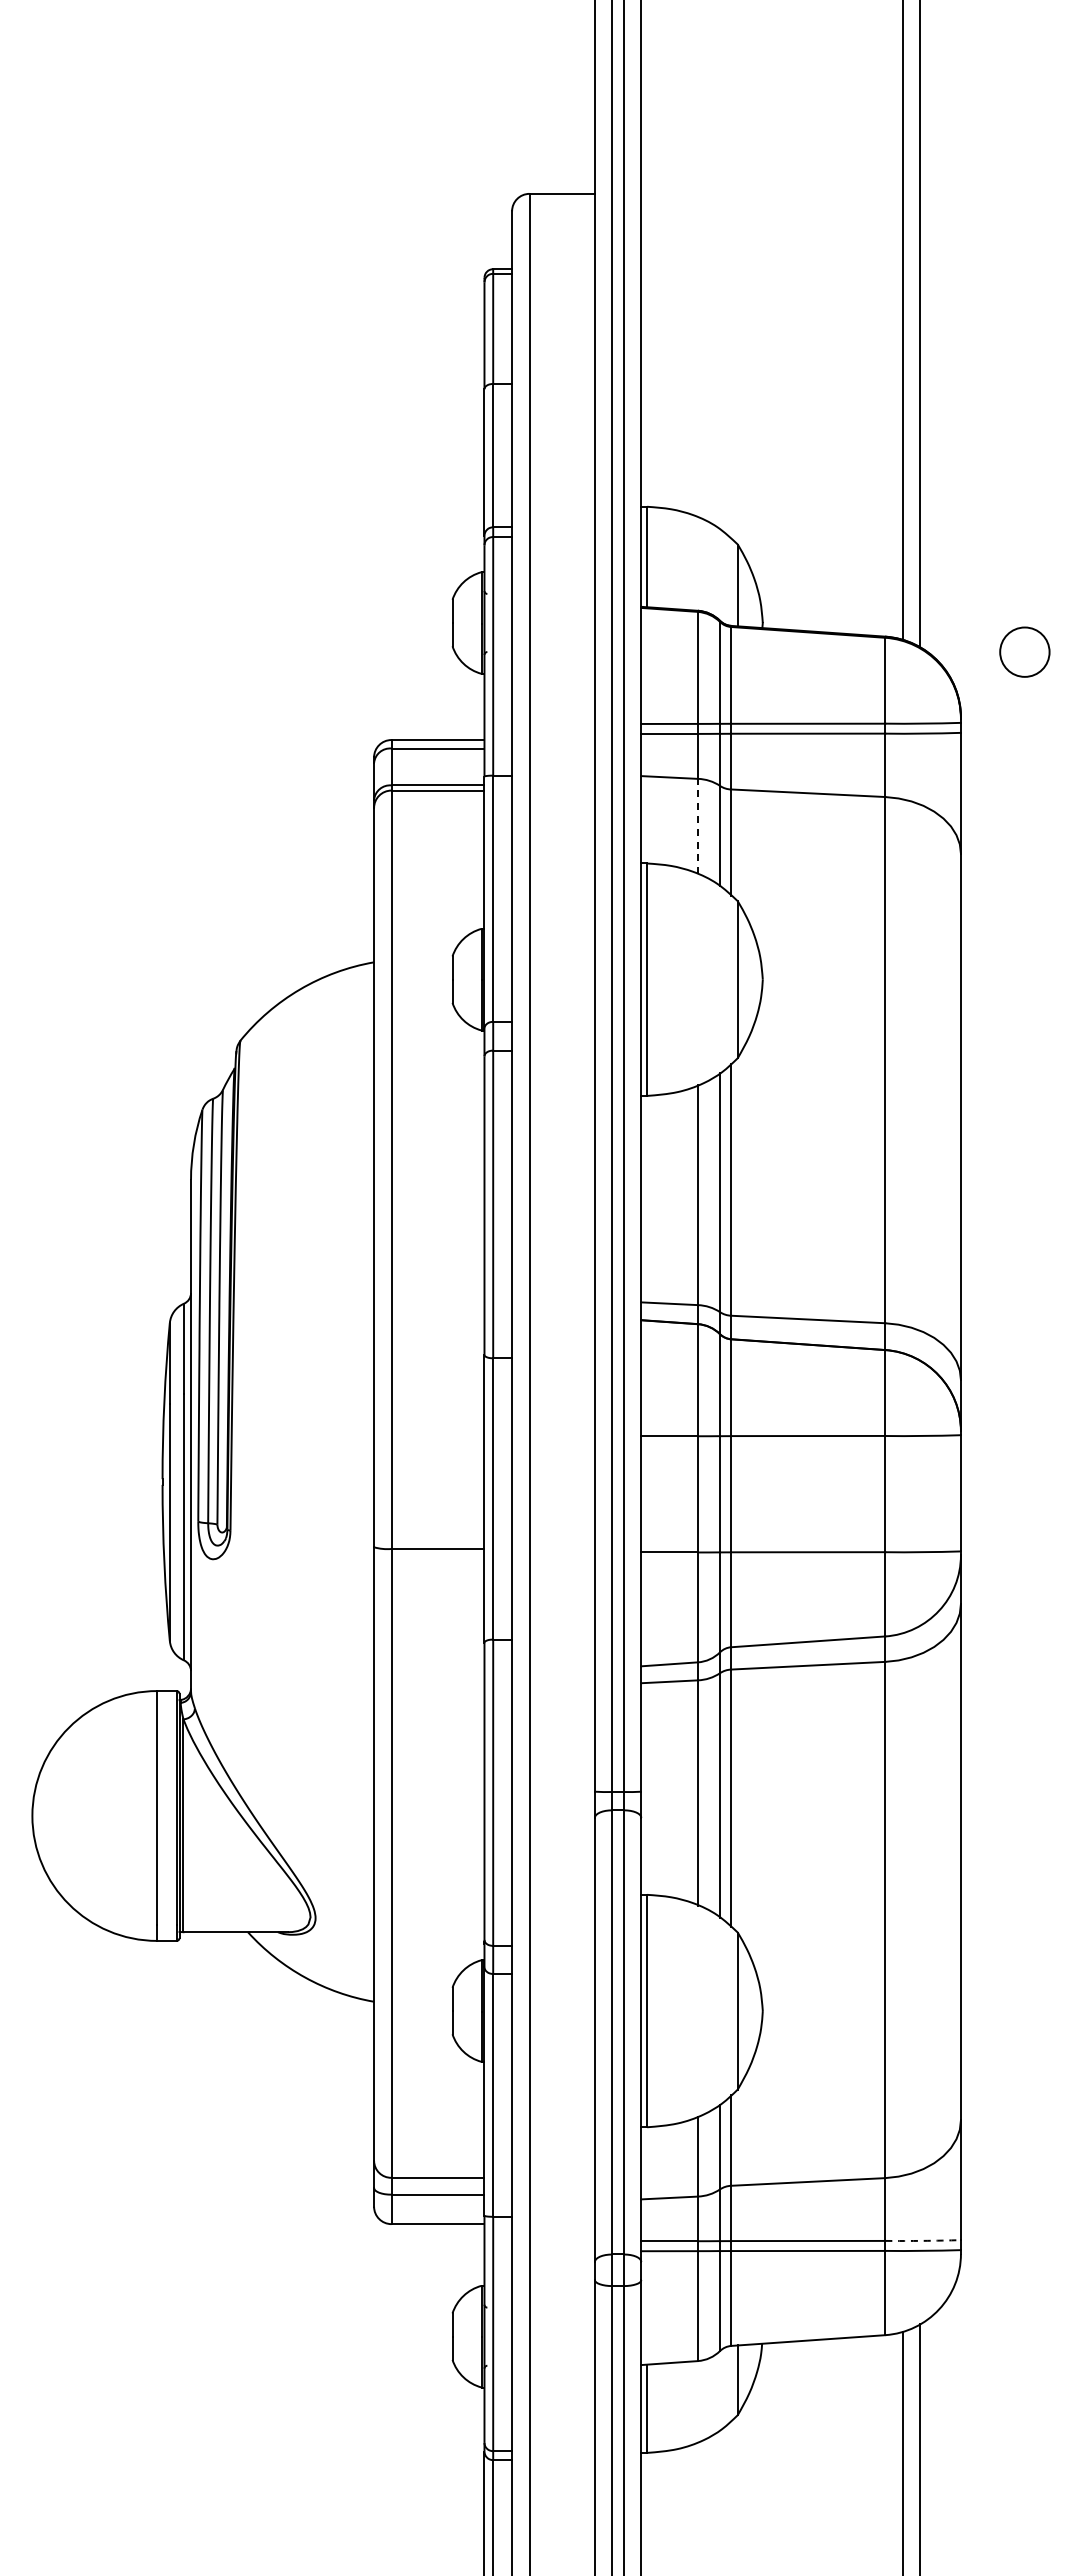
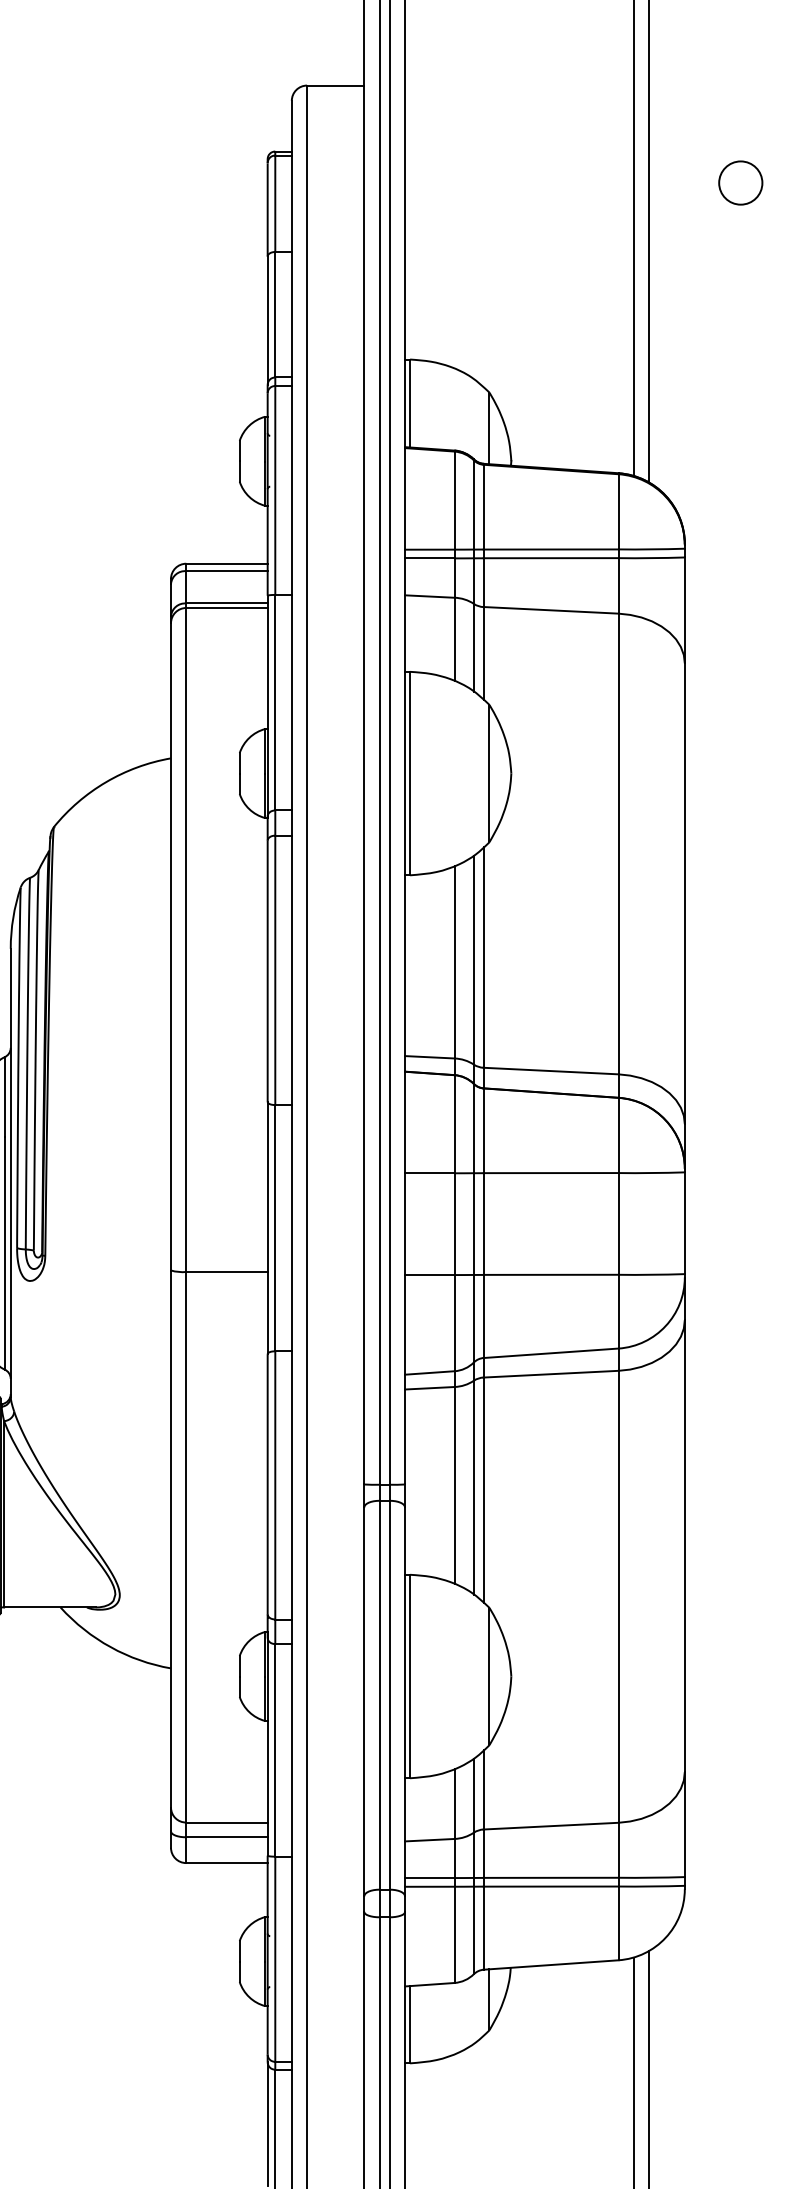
circle: (1024, 651) -> (740, 182), moved
line: (697, 826) -> (454, 639), dashed -> solid
arc: (923, 2240) -> (652, 1877), dashed -> solid

